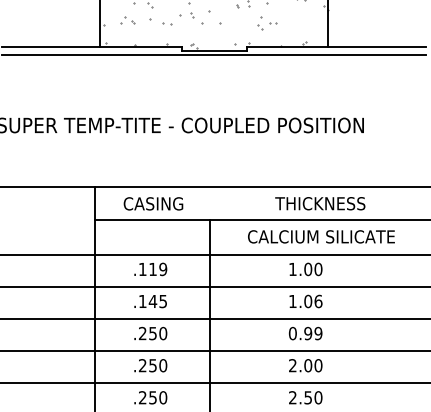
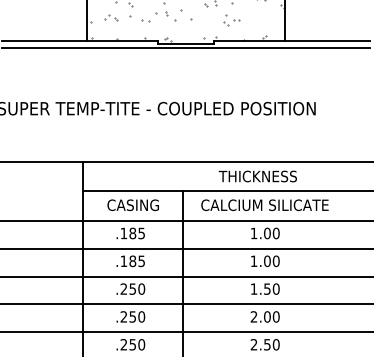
text: (153, 203) -> (133, 204), moved
text: (320, 203) -> (258, 176), moved
text: (321, 236) -> (265, 204), moved
text: (158, 269) -> (137, 233), .119 -> .185
text: (318, 300) -> (276, 260), 1.06 -> 1.00
text: (152, 301) -> (132, 261), .145 -> .185
text: (305, 333) -> (265, 289), 0.99 -> 1.50

